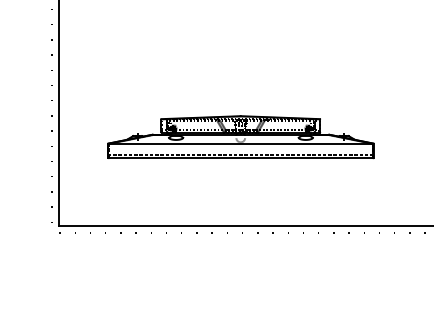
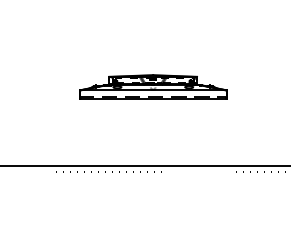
part: (240, 136) -> (152, 86), size x0.62

